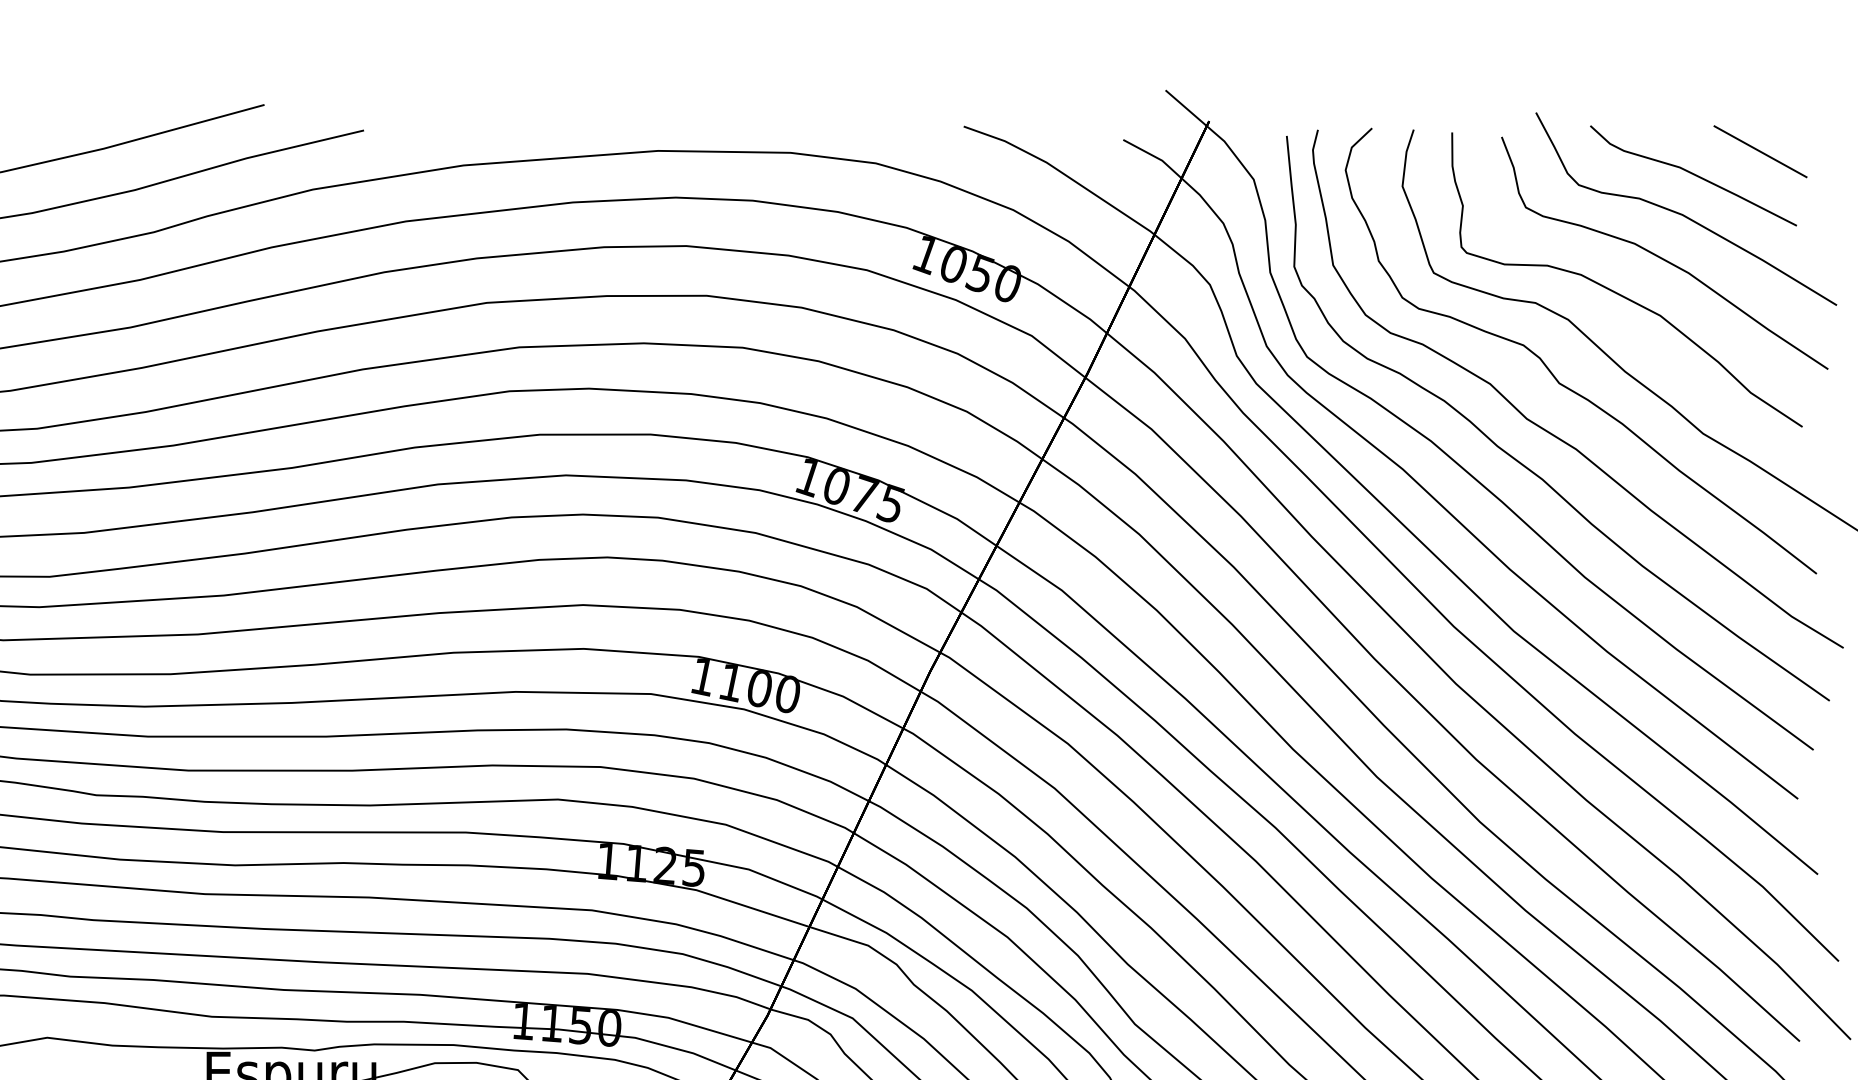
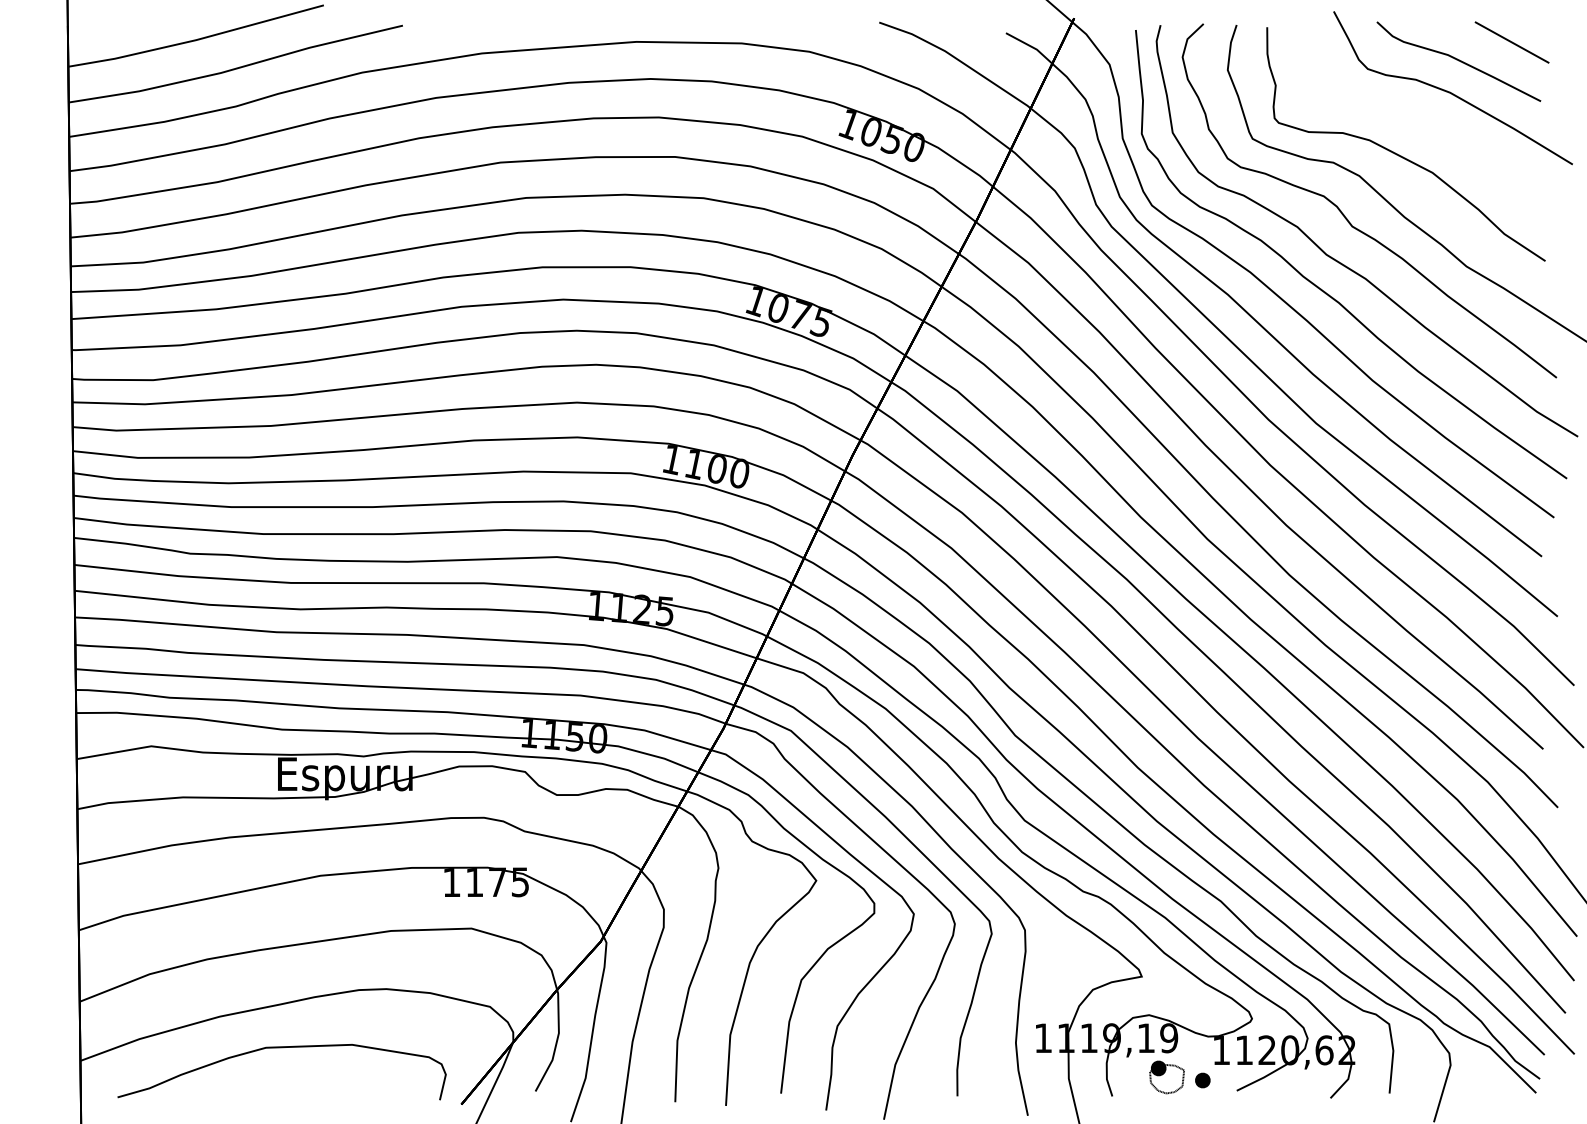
curve: (1662, 257) -> (1434, 126), removed

